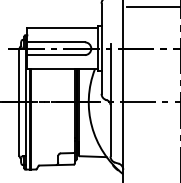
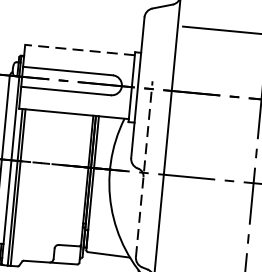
line: (62, 28) -> (79, 50), solid -> dashed
line: (110, 99) -> (144, 168), solid -> dashed

